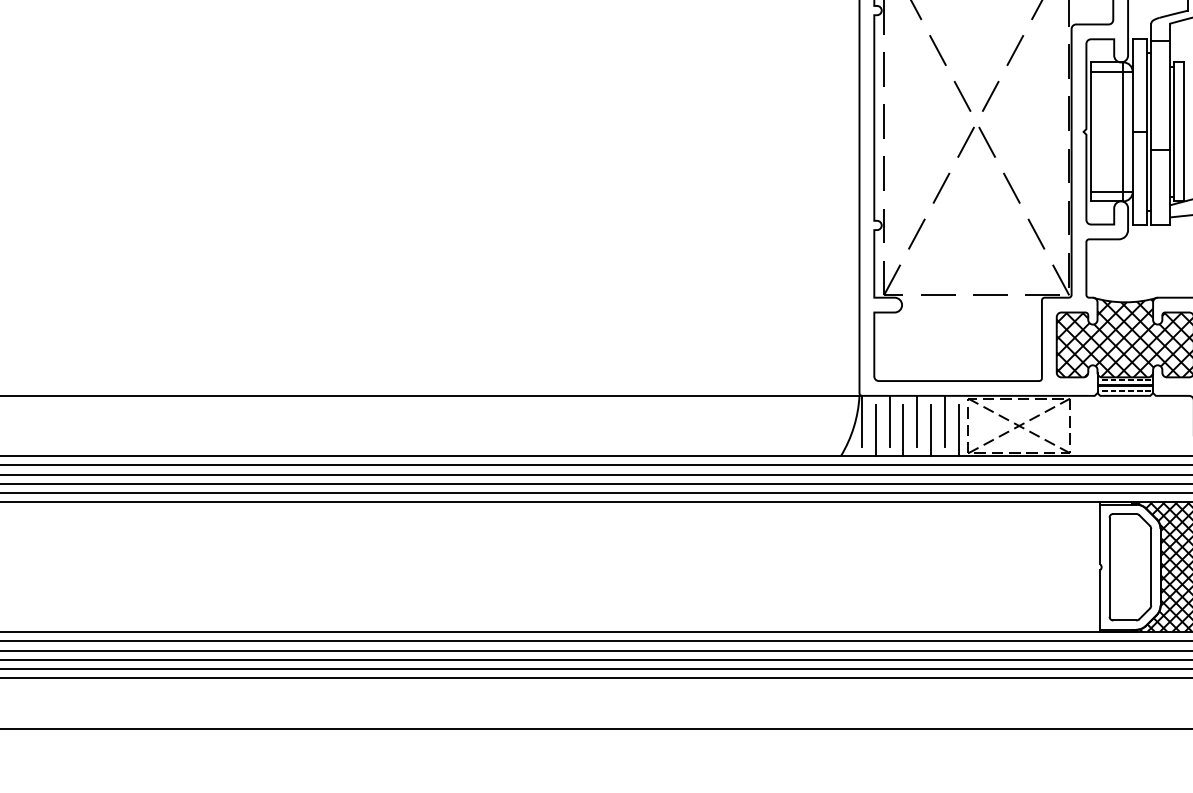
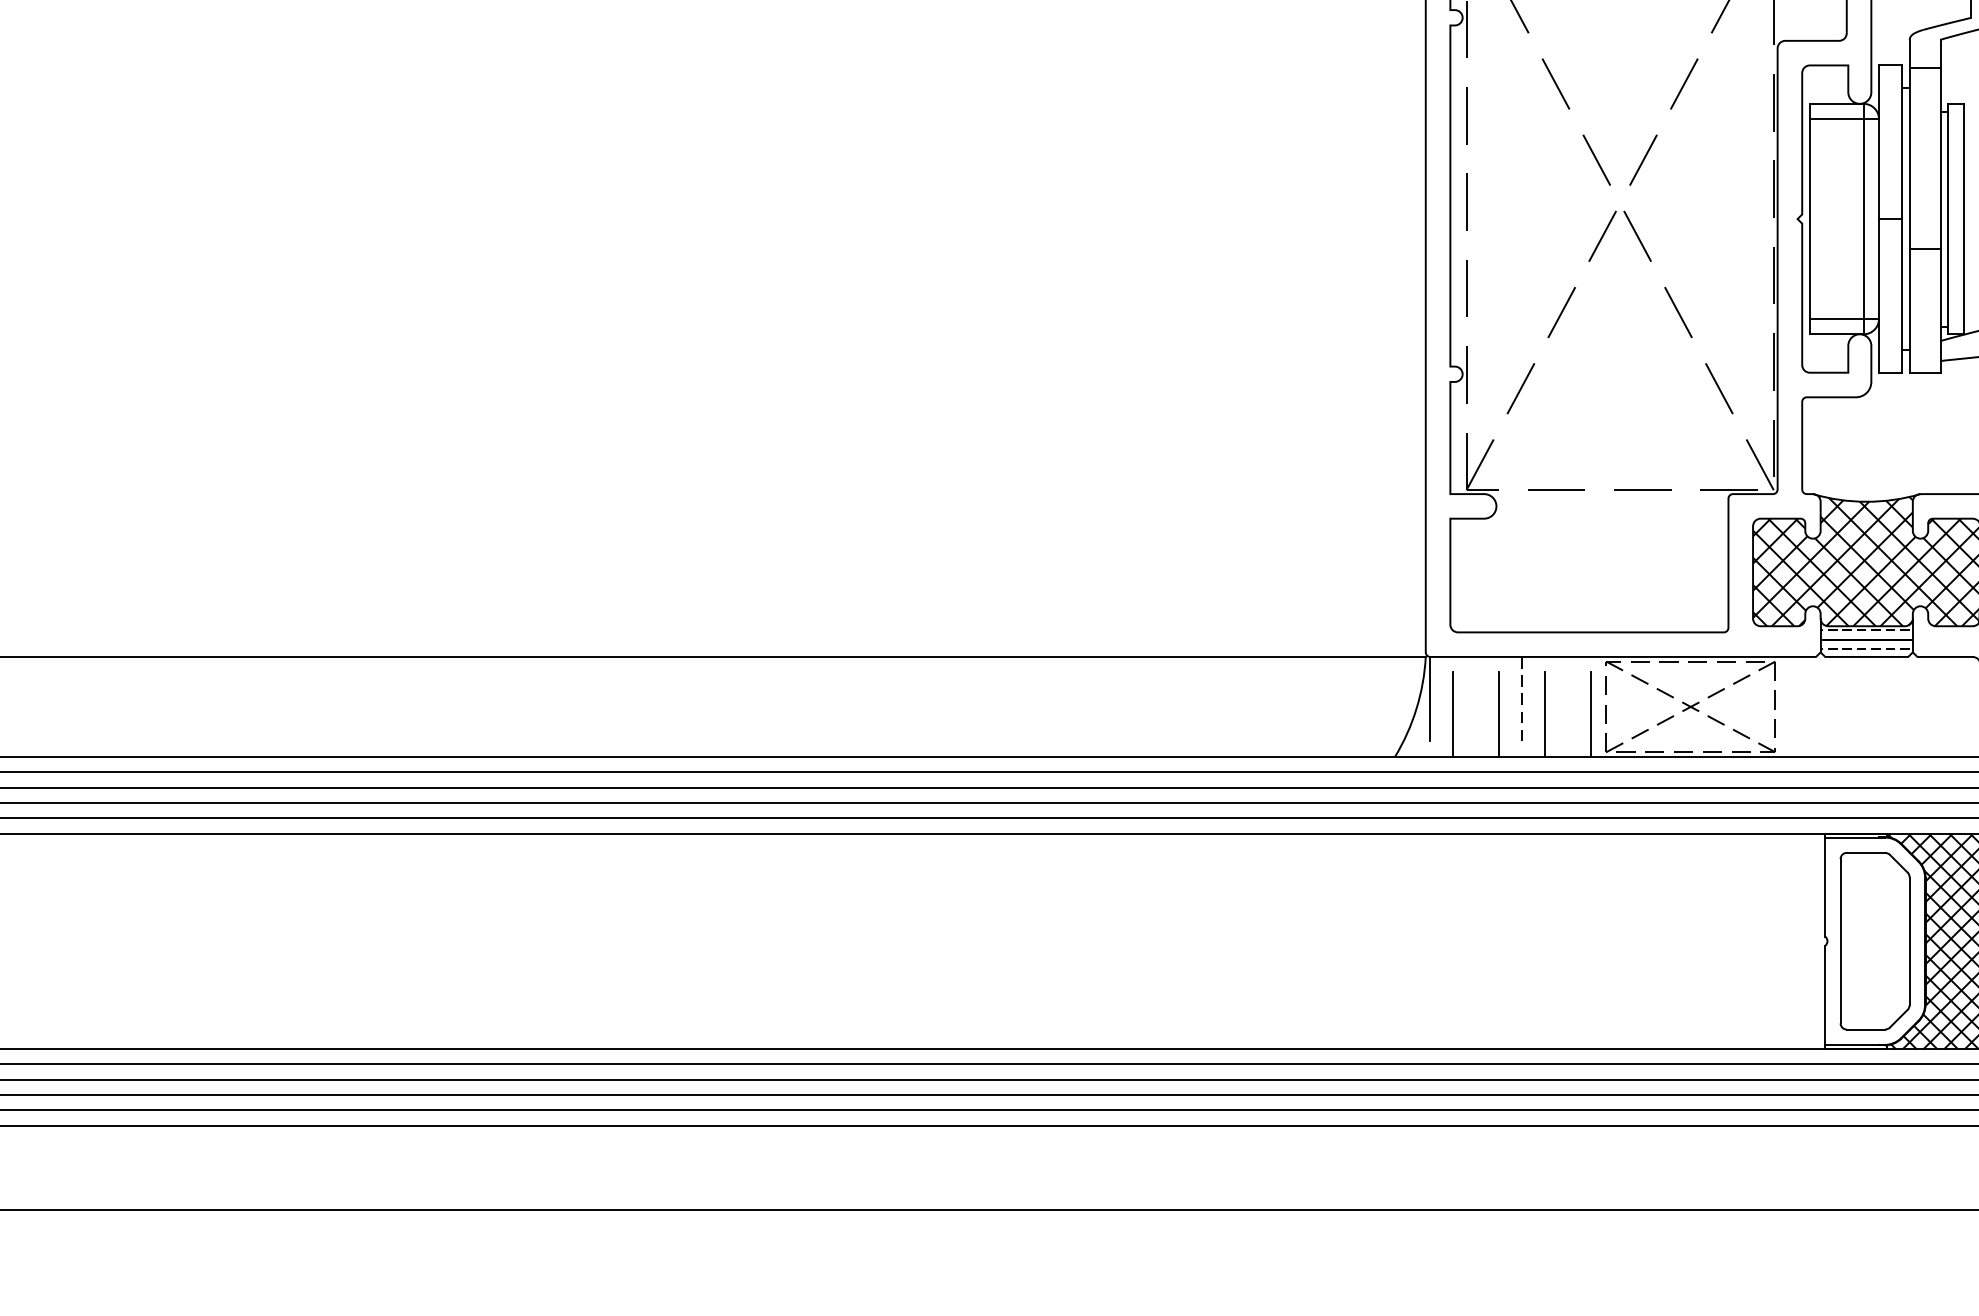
line: (889, 420) -> (1475, 697), removed
line: (945, 420) -> (1568, 697), removed
line: (917, 421) -> (1522, 699), solid -> dashed

